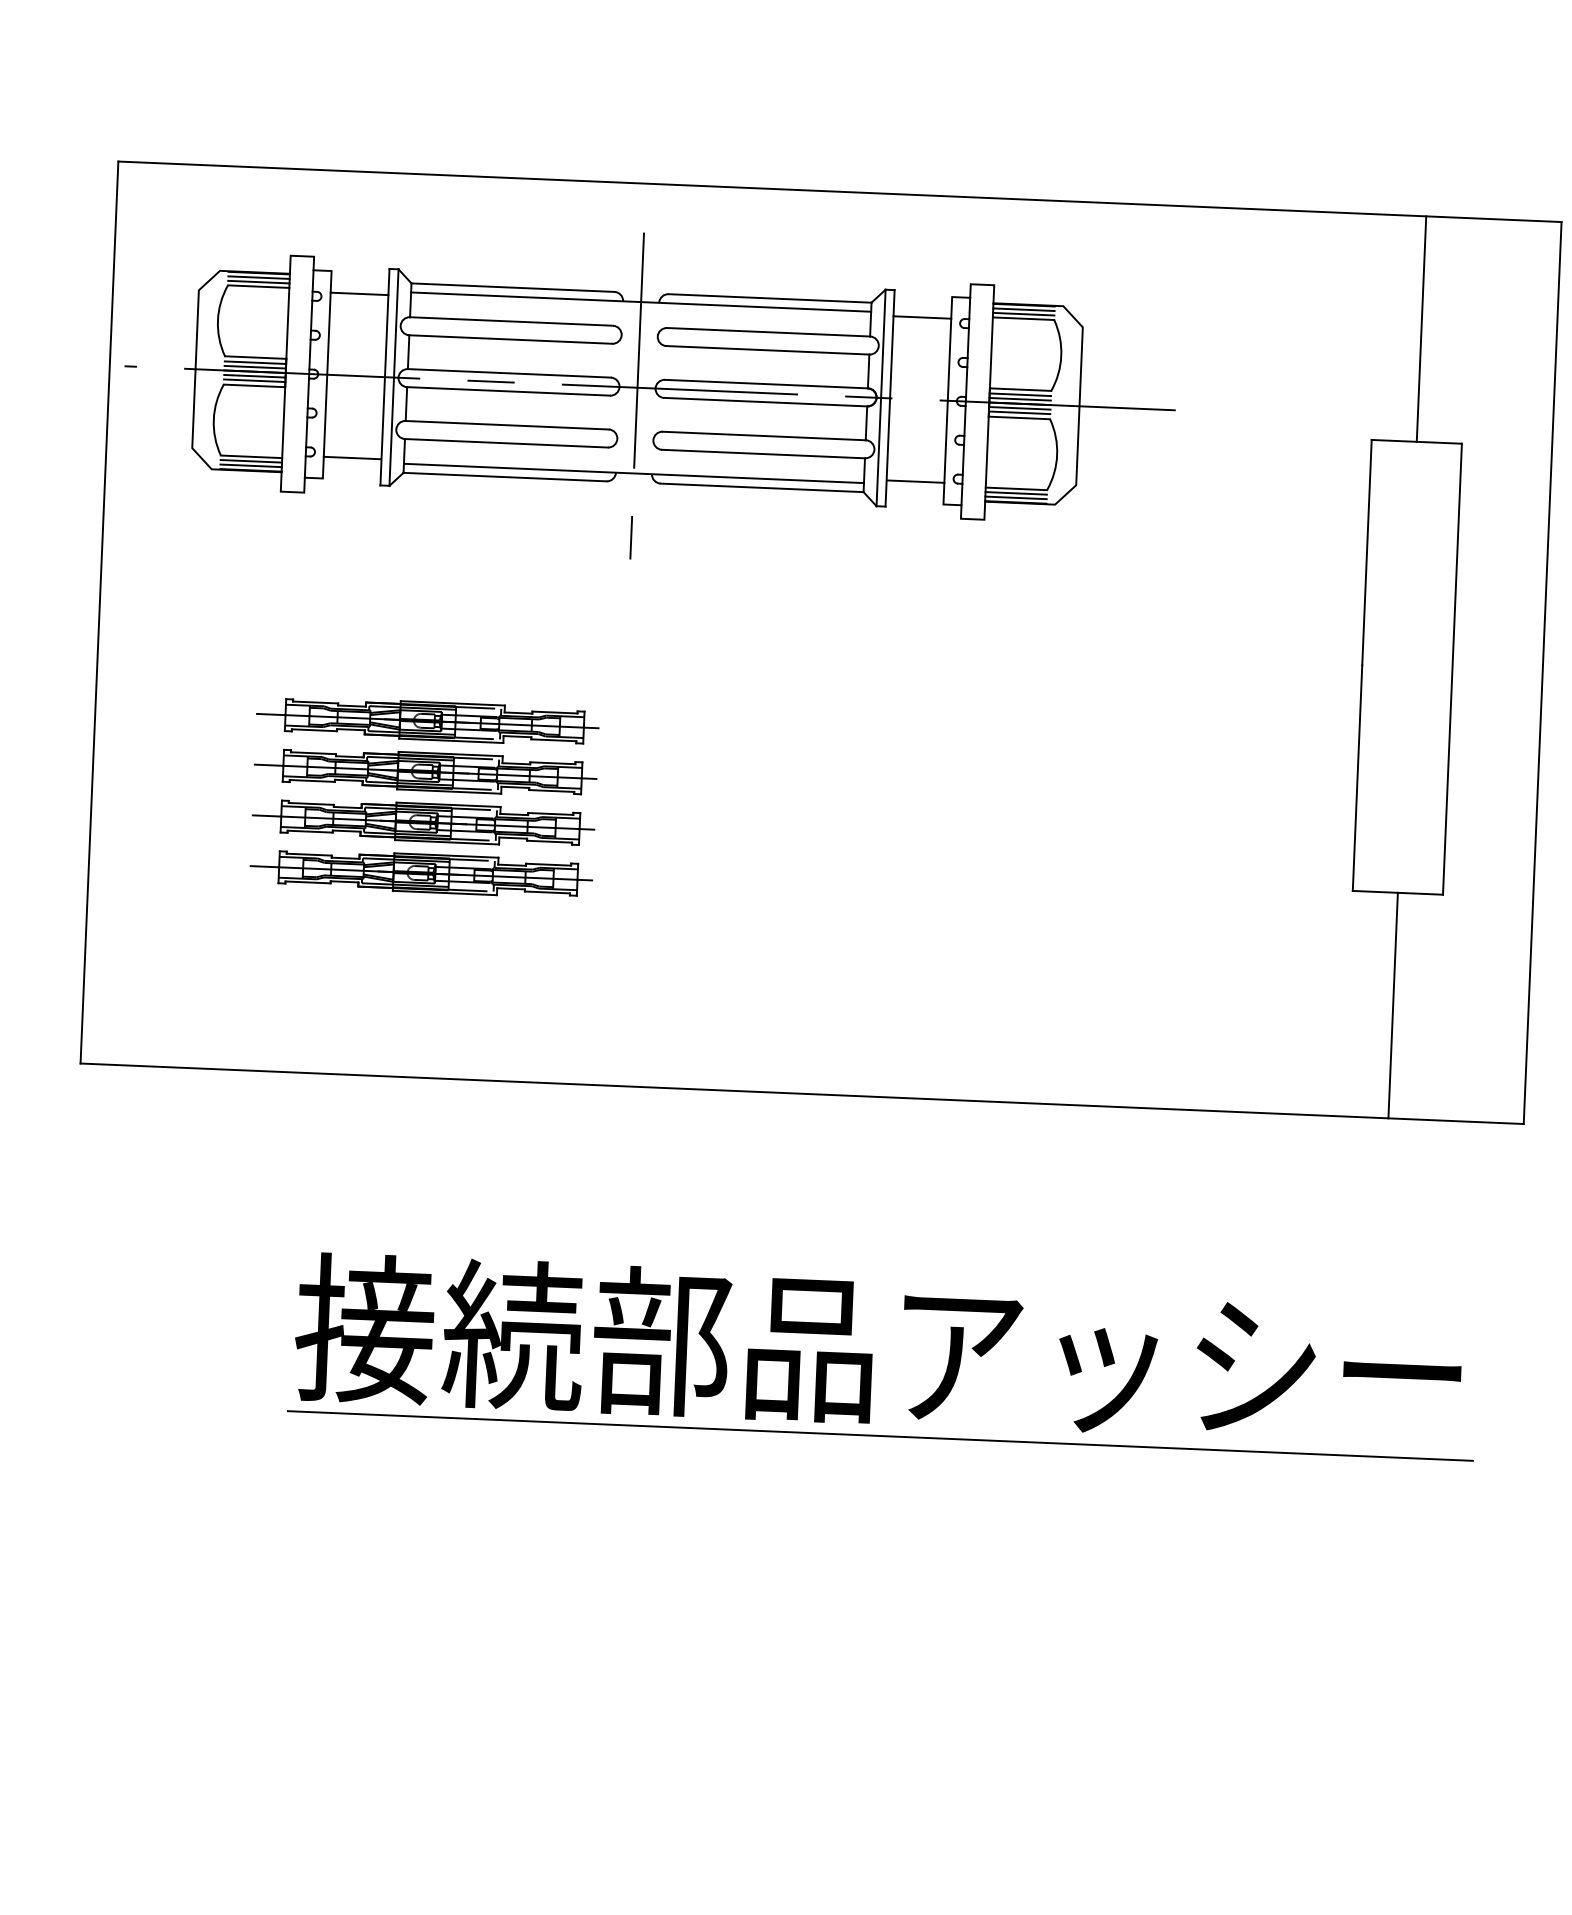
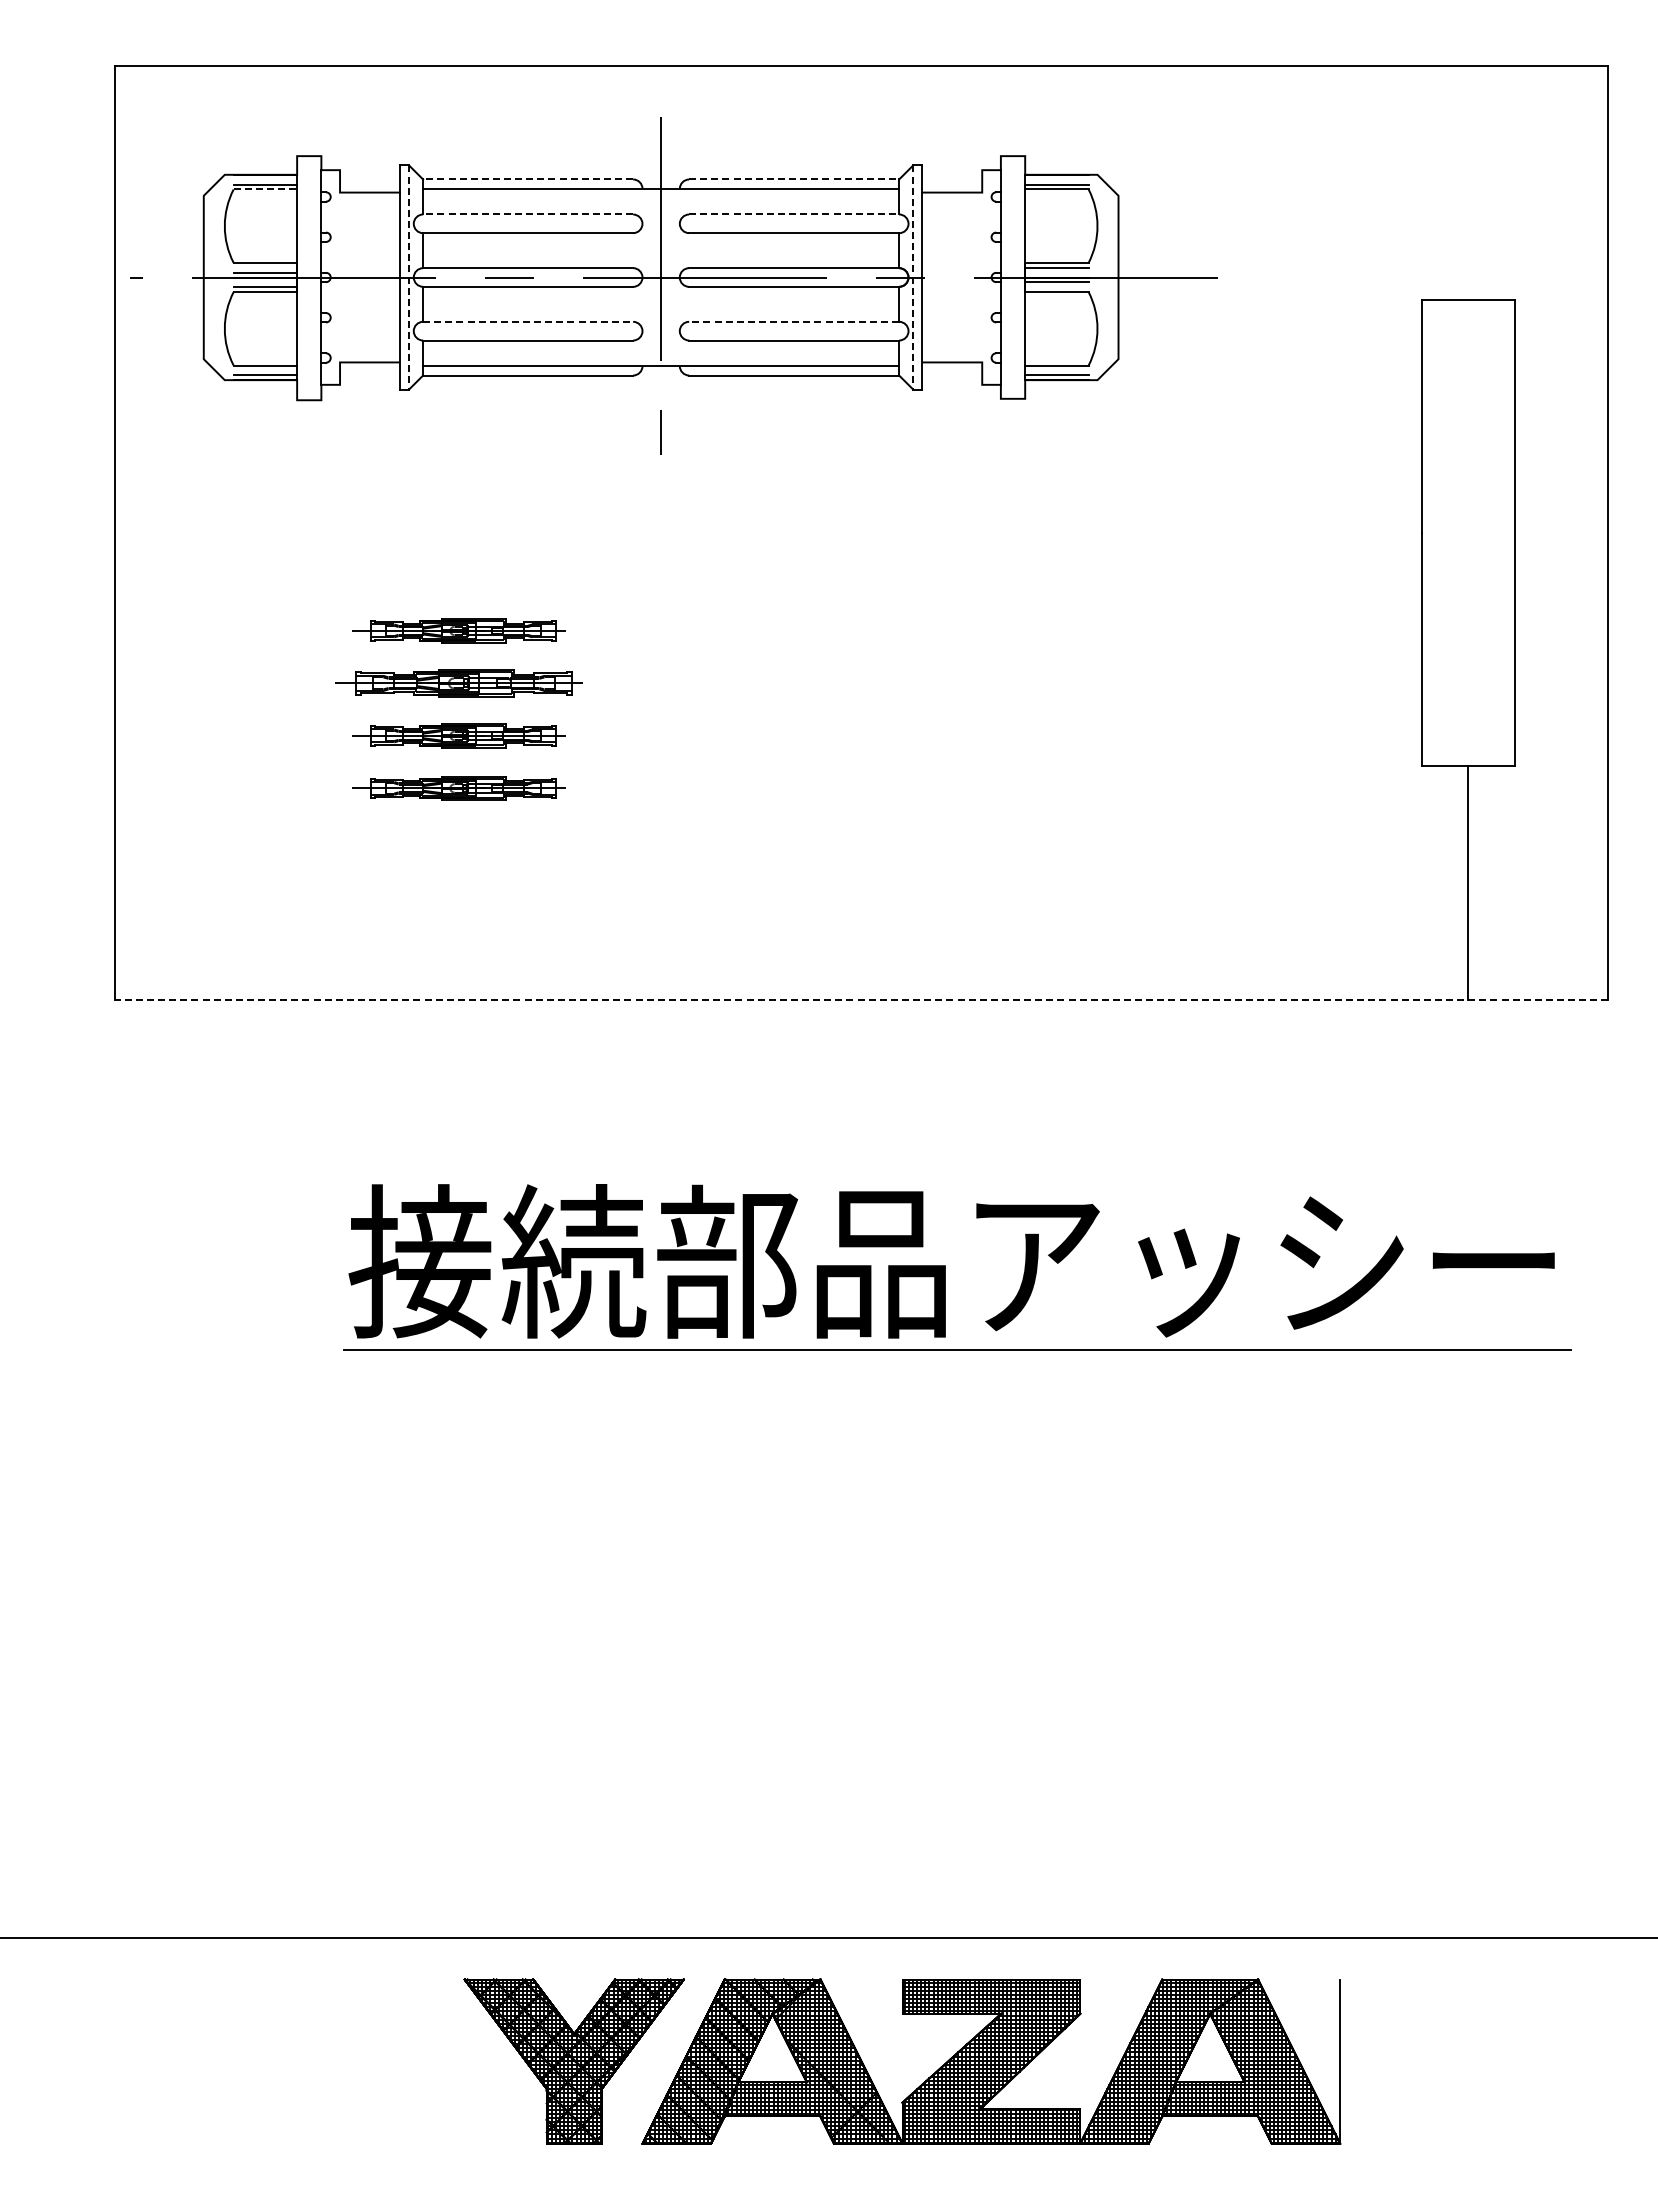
line: (259, 278) -> (265, 180), removed
line: (258, 286) -> (265, 189), solid -> dashed
line: (512, 287) -> (527, 179), solid -> dashed
line: (770, 298) -> (794, 179), solid -> dashed
line: (1023, 310) -> (1056, 180), removed
line: (510, 321) -> (527, 214), solid -> dashed
line: (1421, 328) -> (1468, 182), removed
line: (768, 332) -> (794, 214), solid -> dashed
line: (255, 363) -> (265, 268), removed
line: (327, 374) -> (340, 277), removed
line: (255, 376) -> (265, 282), removed
line: (394, 378) -> (409, 278), solid -> dashed
line: (881, 398) -> (913, 278), solid -> dashed
line: (1019, 398) -> (1056, 272), removed
line: (948, 400) -> (982, 277), removed
line: (1019, 412) -> (1056, 286), removed
line: (507, 424) -> (528, 321), solid -> dashed
line: (763, 435) -> (793, 321), solid -> dashed
line: (251, 461) -> (265, 370), removed
line: (1015, 493) -> (1056, 370), removed
part: (427, 720) -> (458, 630), size x0.6
part: (425, 771) -> (458, 683), size x0.7
part: (423, 822) -> (458, 735), size x0.6
part: (421, 873) -> (458, 788), size x0.6
line: (801, 1093) -> (861, 999), solid -> dashed

